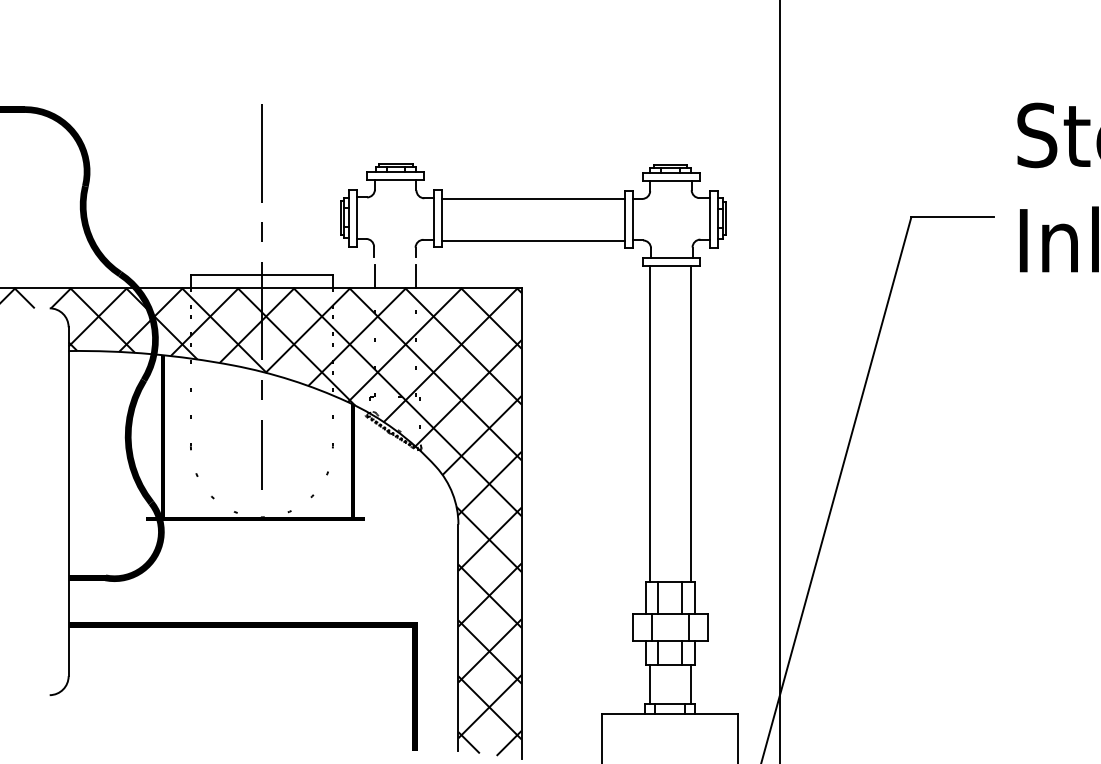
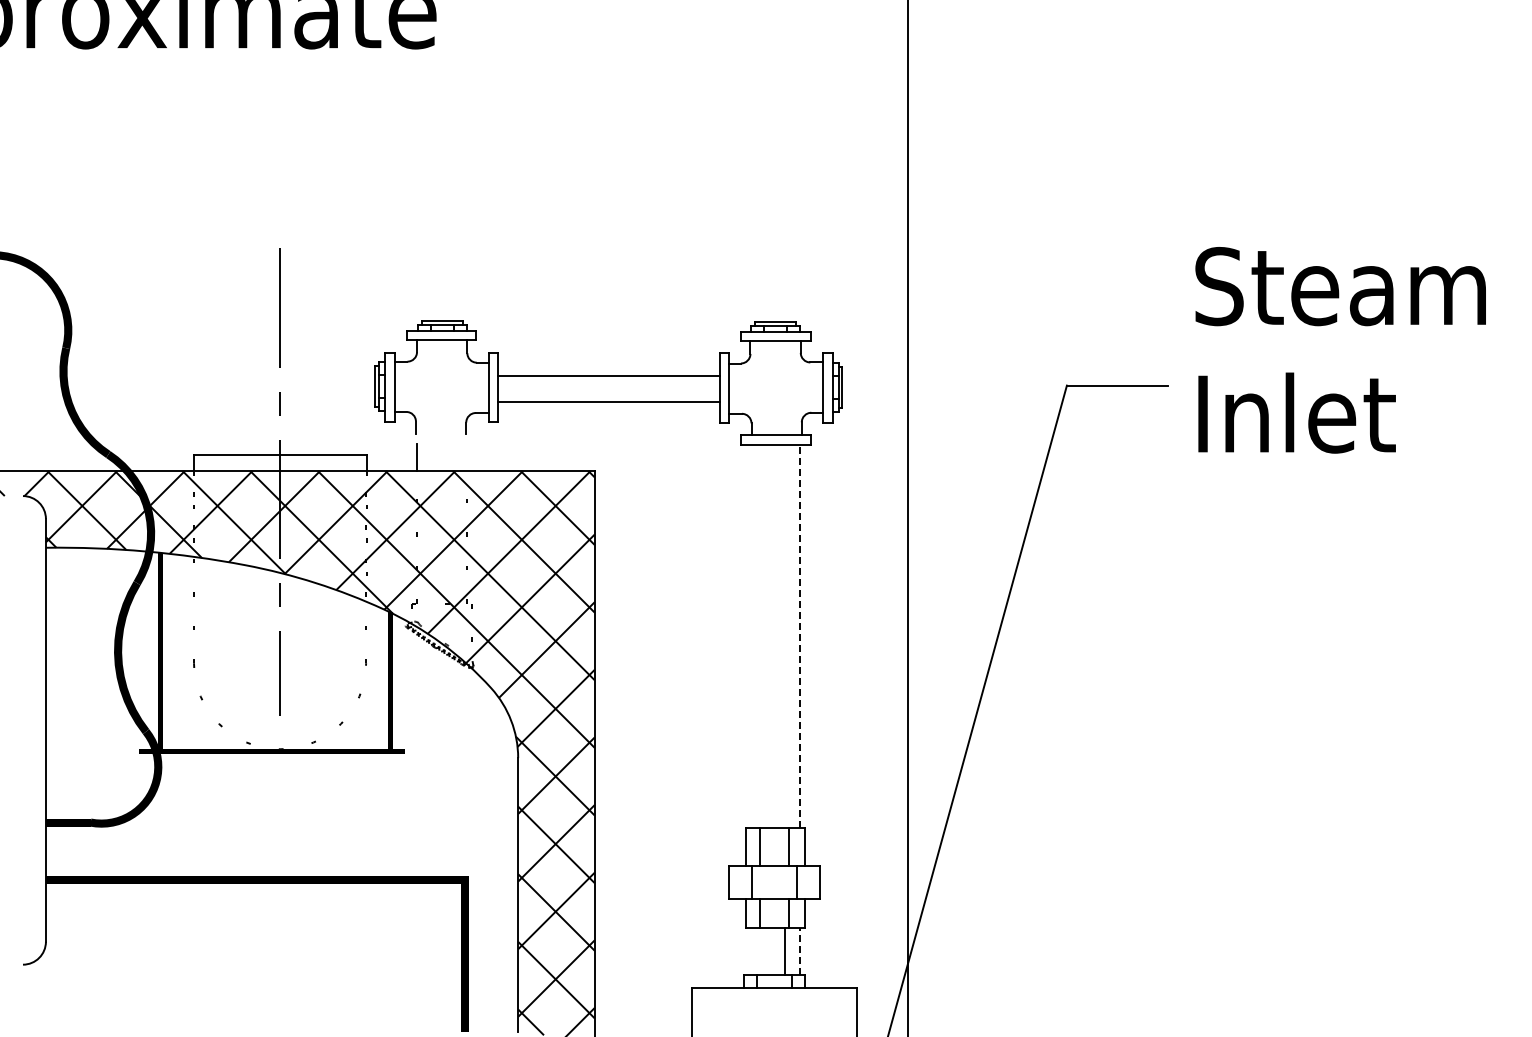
line: (532, 199) -> (608, 402), moved
line: (532, 241) -> (608, 376), moved
line: (416, 276) -> (467, 457), removed
line: (649, 423) -> (749, 635), removed
line: (691, 424) -> (800, 636), solid -> dashed
line: (649, 684) -> (784, 951), moved
line: (691, 684) -> (800, 951), solid -> dashed

